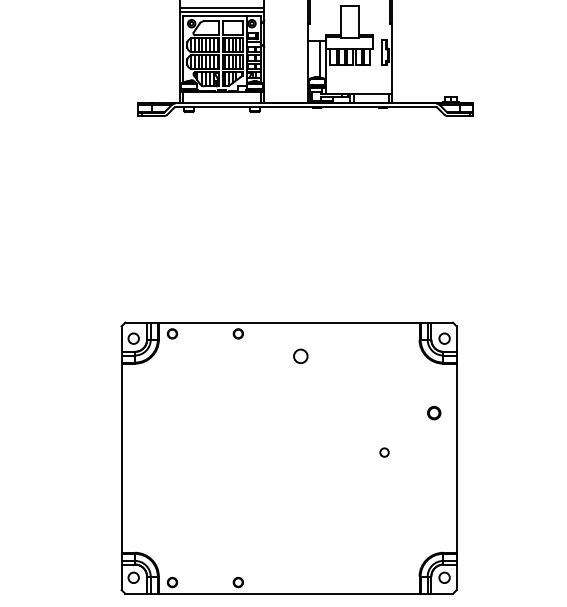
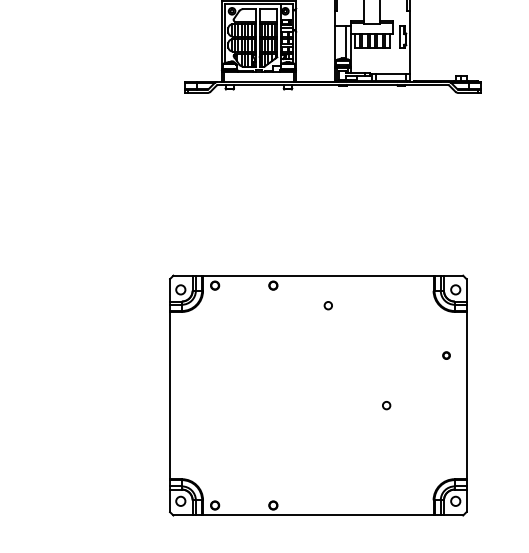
circle: (299, 356) -> (327, 305), size x0.62
part: (434, 412) -> (446, 355), size x0.62
circle: (384, 452) -> (386, 405), moved

